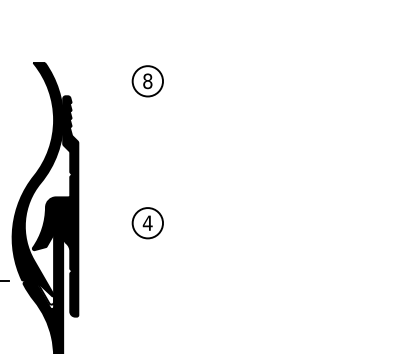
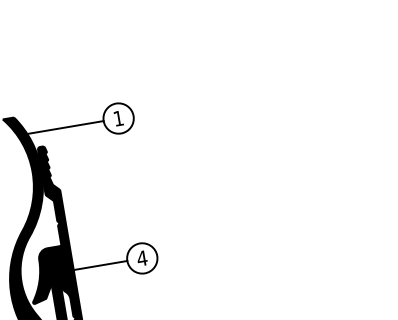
line: (93, 81) -> (65, 127), added
text: (147, 81) -> (118, 118), 8 -> 1
line: (105, 223) -> (100, 265), added

